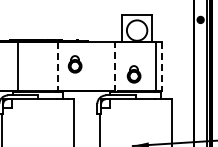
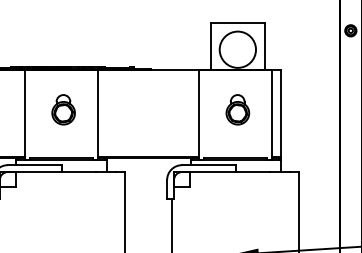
part: (74, 64) -> (62, 110), moved
line: (115, 66) -> (199, 113), dashed -> solid
line: (161, 66) -> (281, 113), dashed -> solid
line: (58, 67) -> (98, 115), dashed -> solid
part: (133, 74) -> (236, 110), moved

